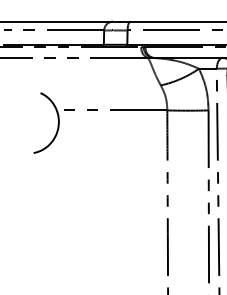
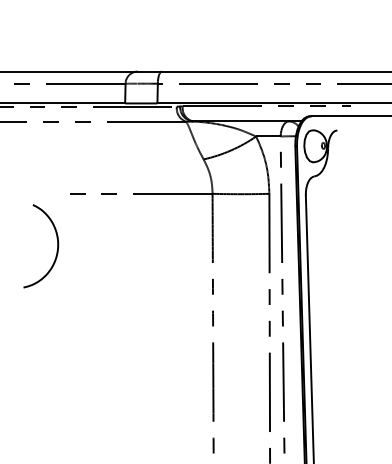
curve: (57, 126) -> (56, 250), moved

